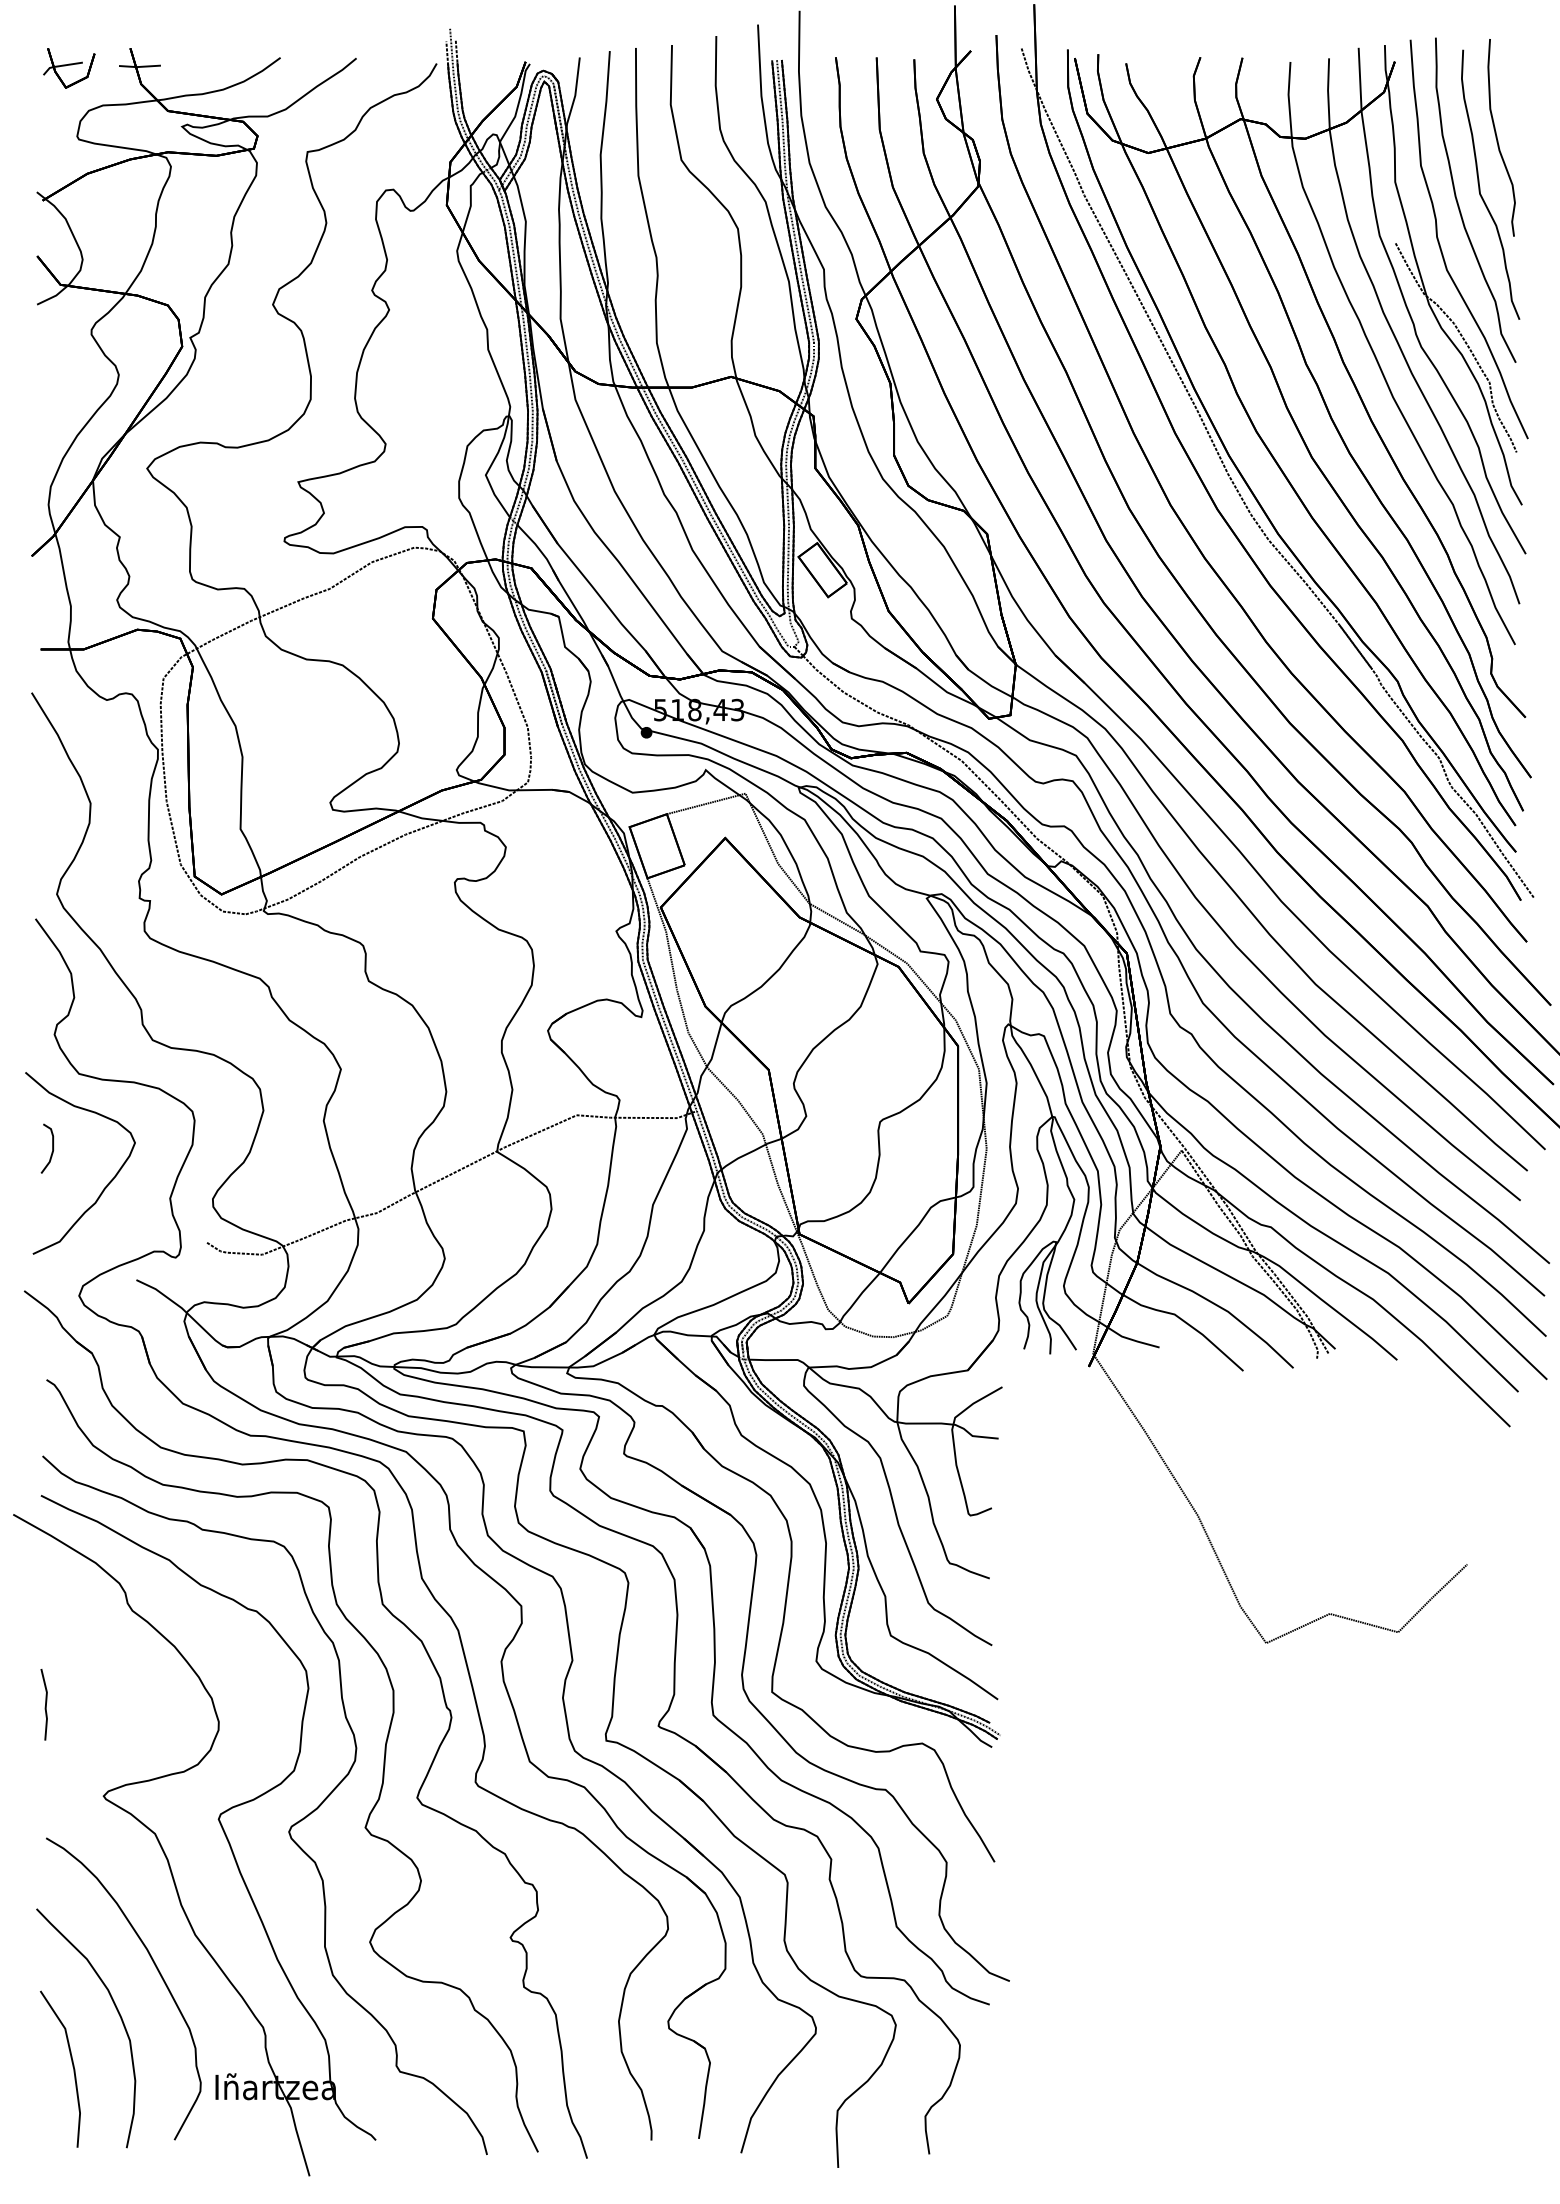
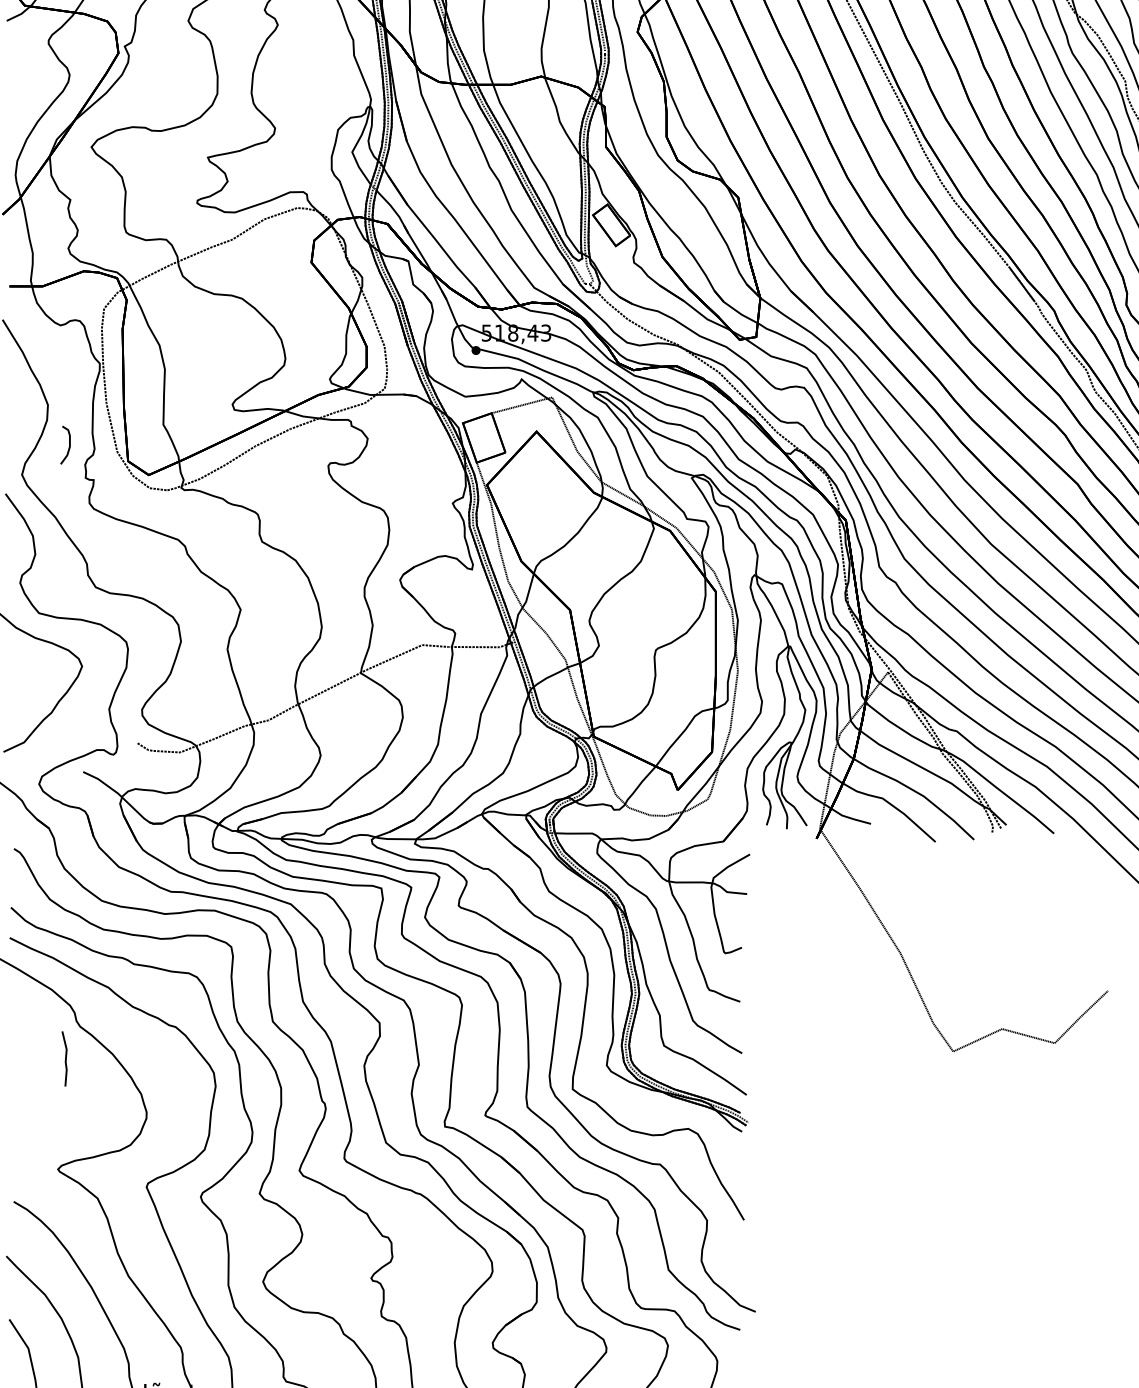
curve: (52, 1148) -> (69, 445), moved
line: (45, 1704) -> (65, 1058), moved

